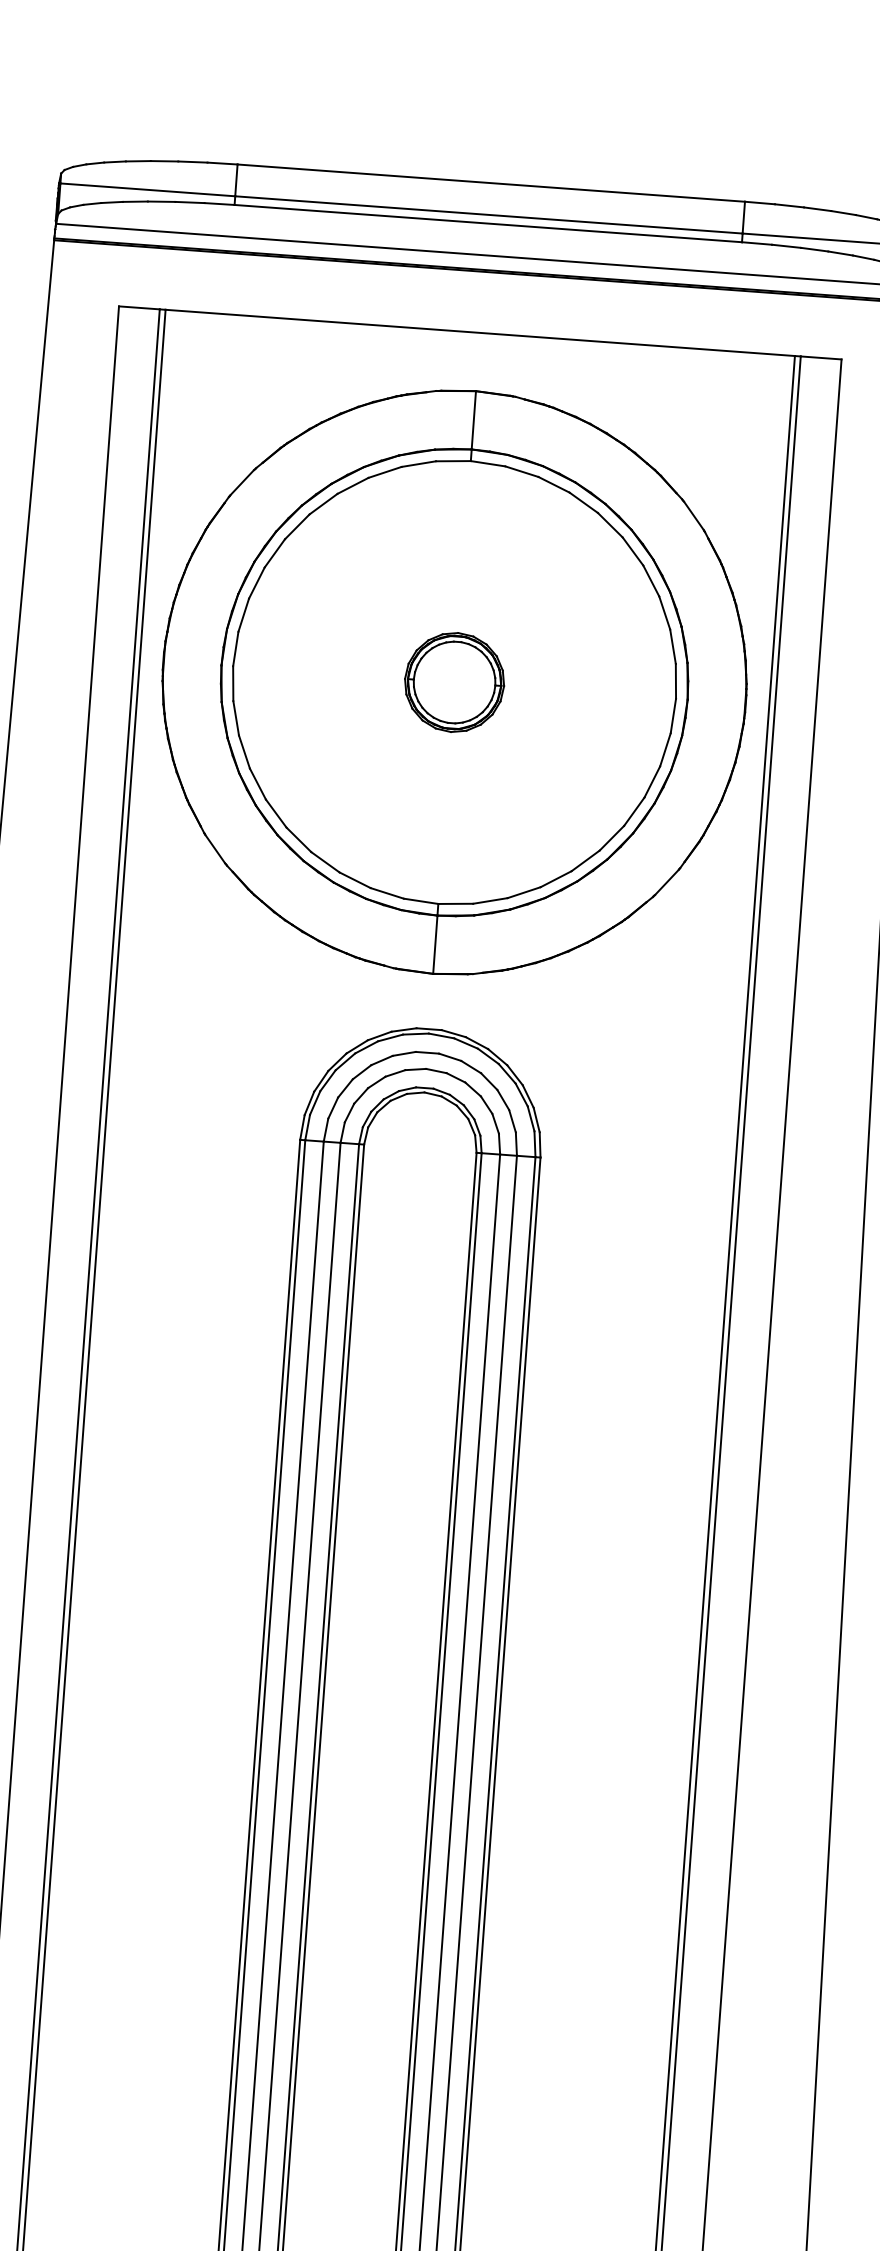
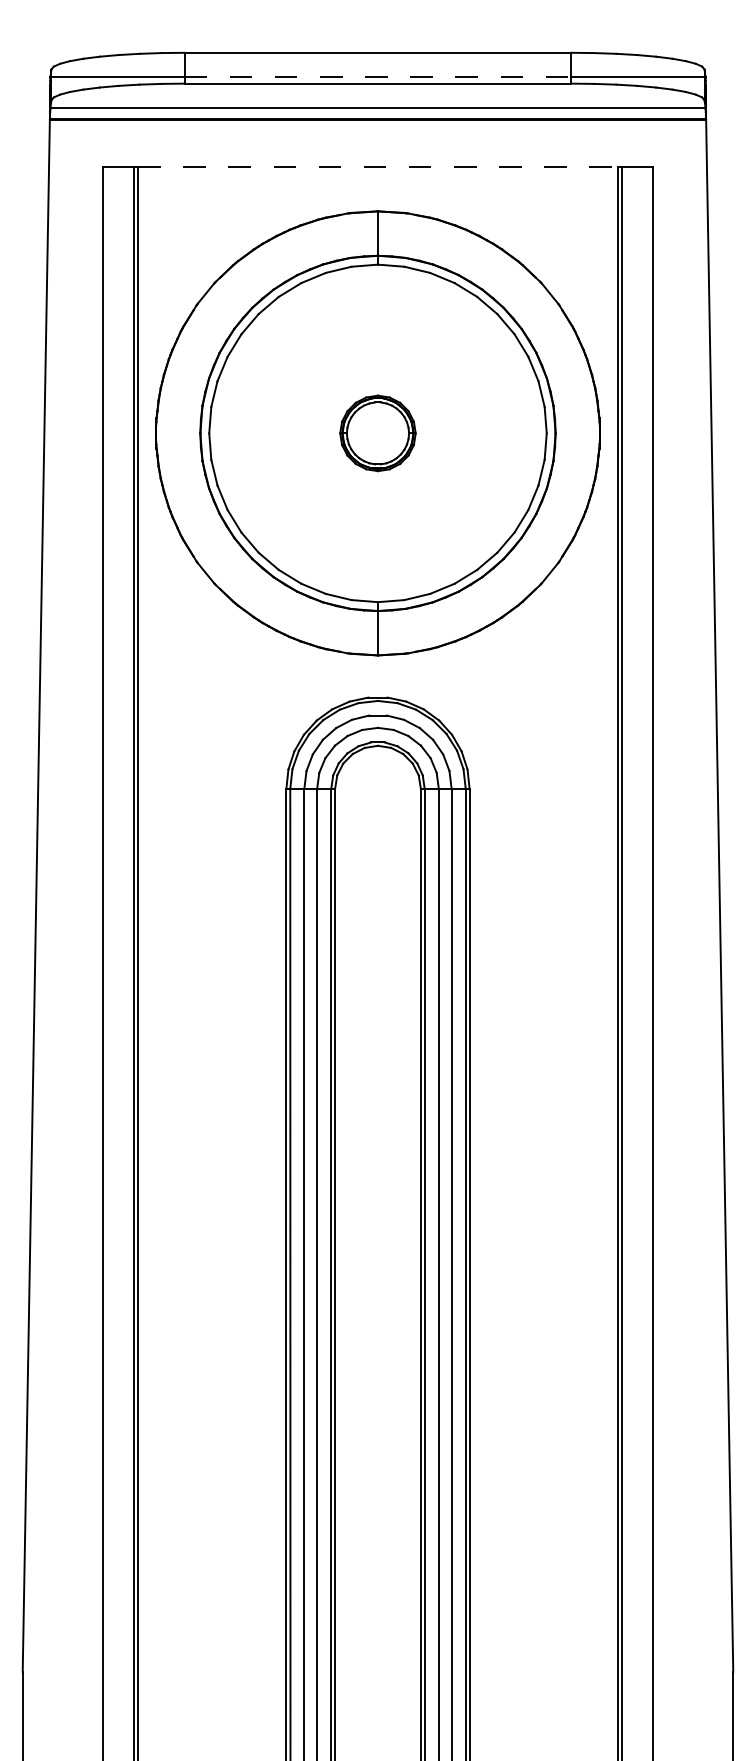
line: (489, 215) -> (378, 77), solid -> dashed
line: (479, 332) -> (377, 166), solid -> dashed

